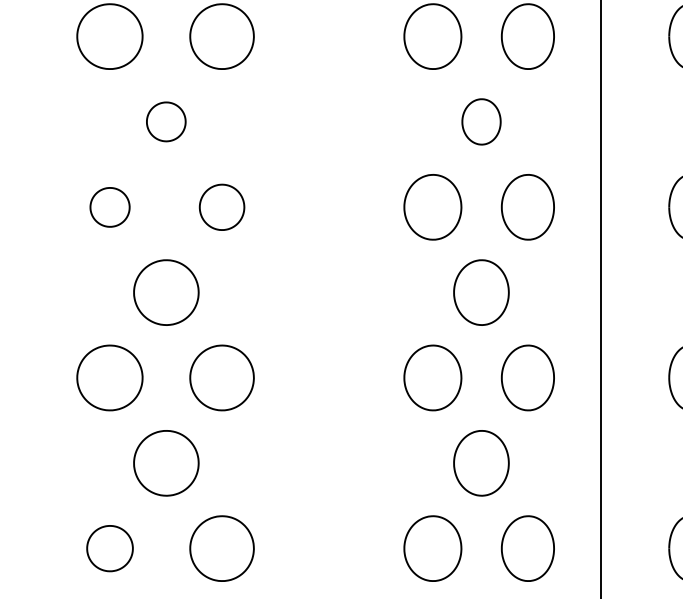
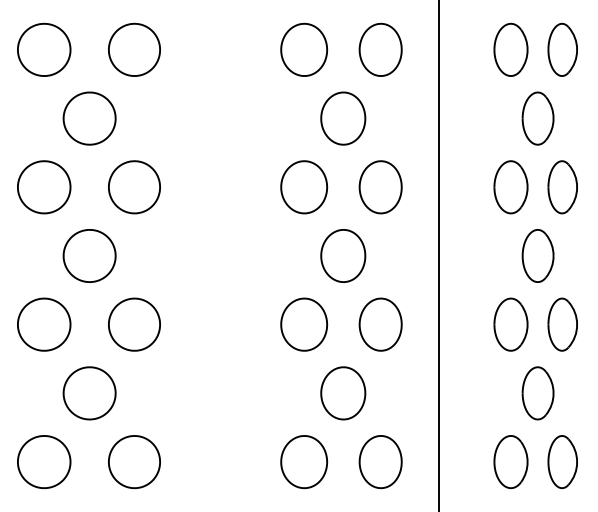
part: (166, 121) -> (89, 118), size x1.67
part: (481, 121) -> (343, 118), size x1.43
part: (110, 207) -> (44, 187), size x1.67
part: (222, 207) -> (134, 187), size x1.43
part: (110, 547) -> (44, 461), size x1.43

